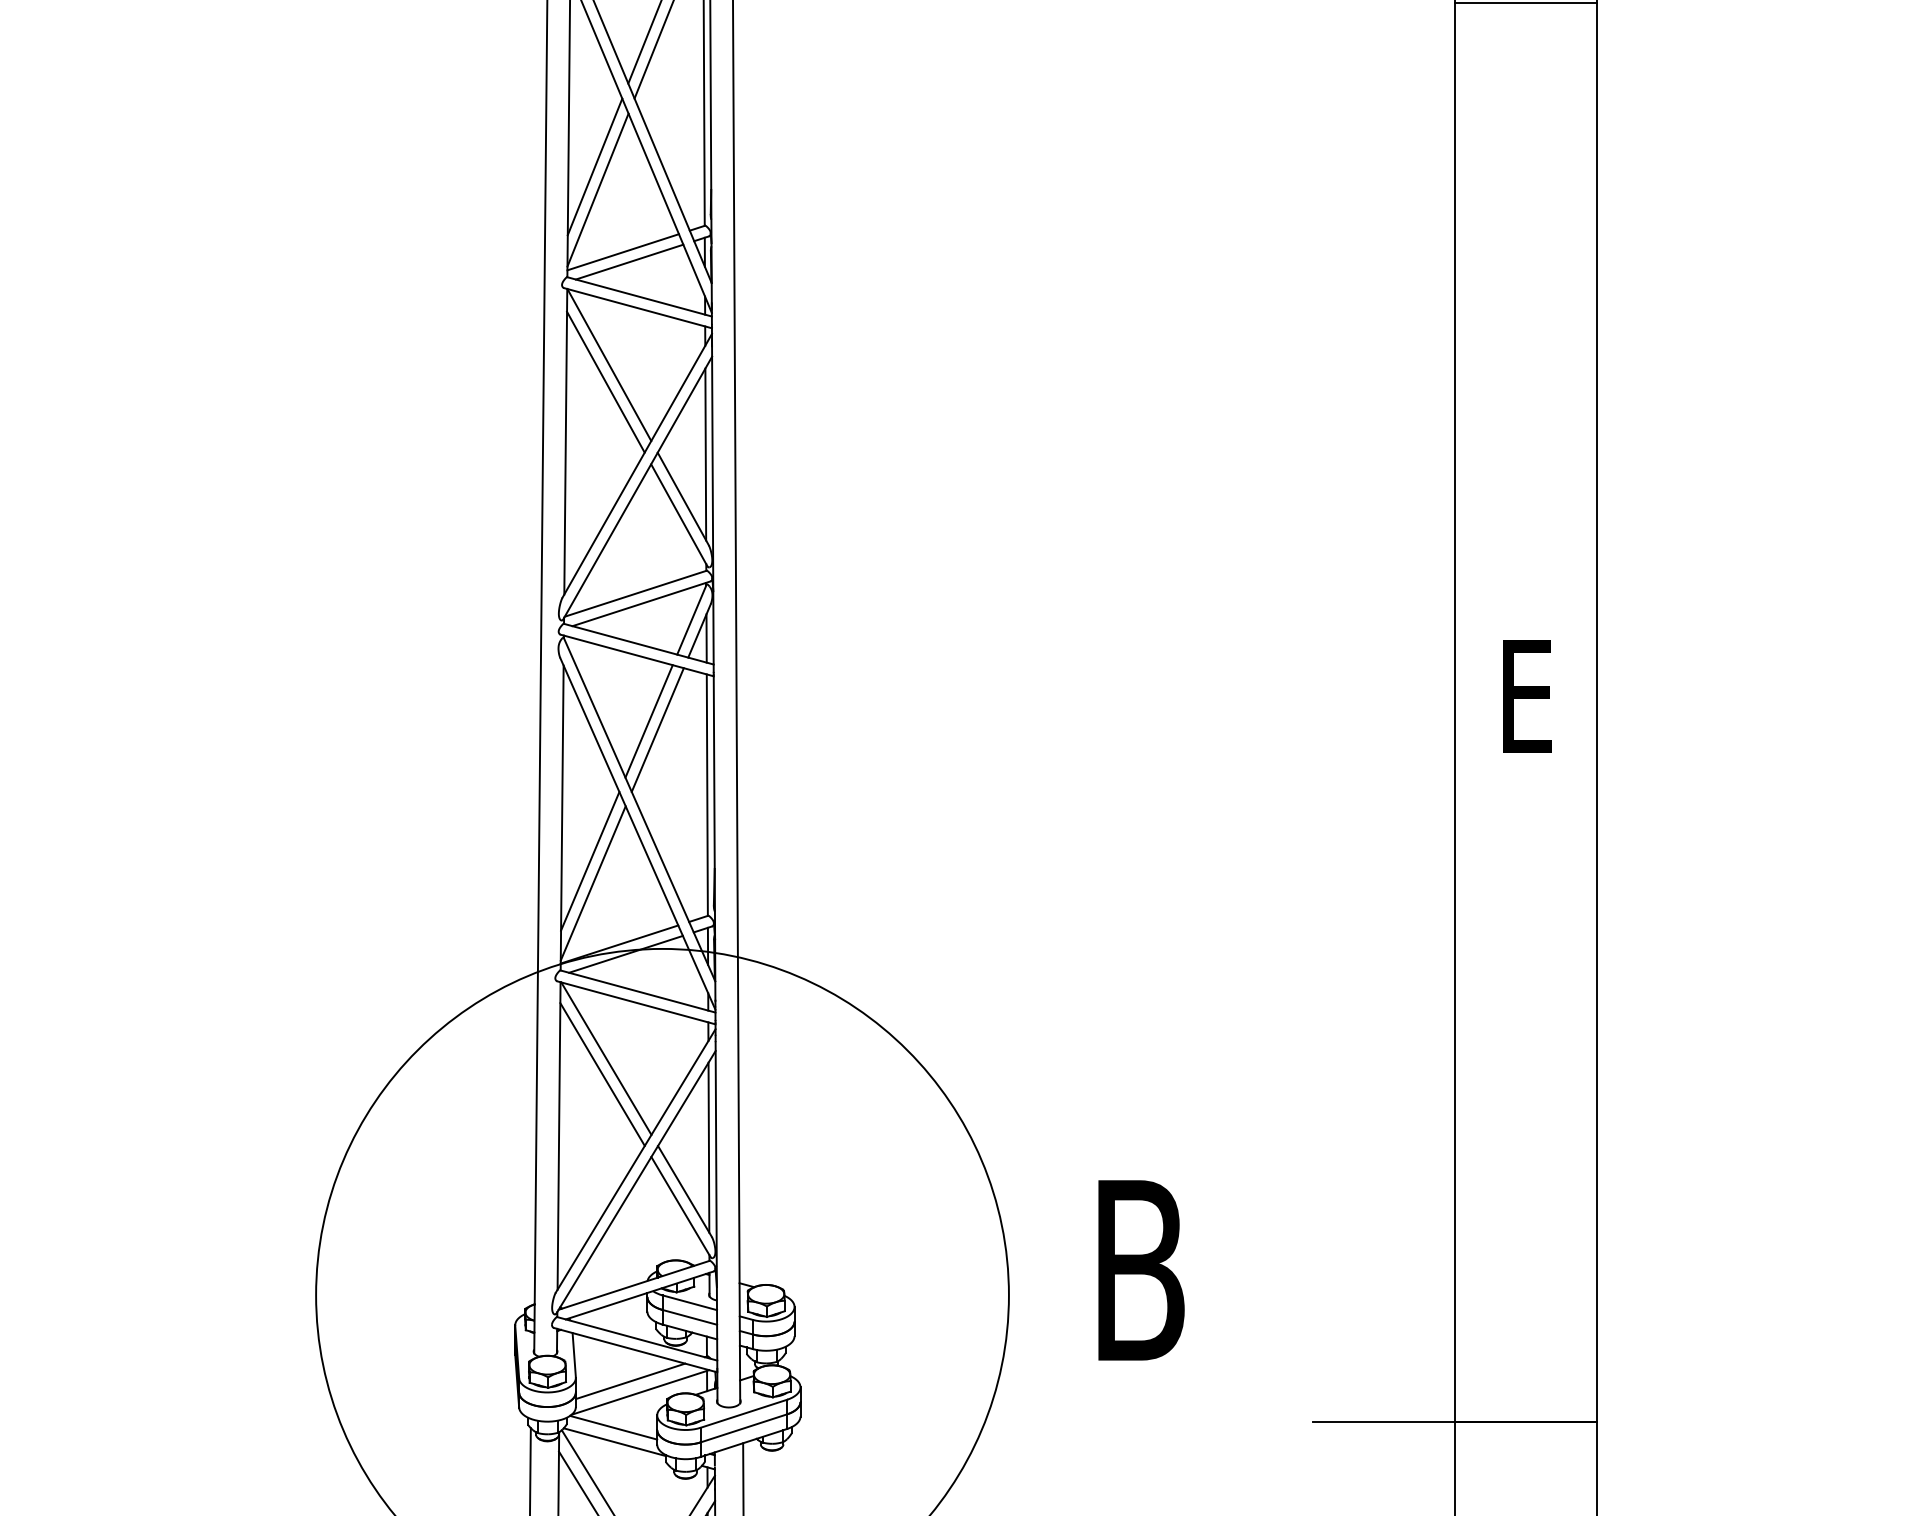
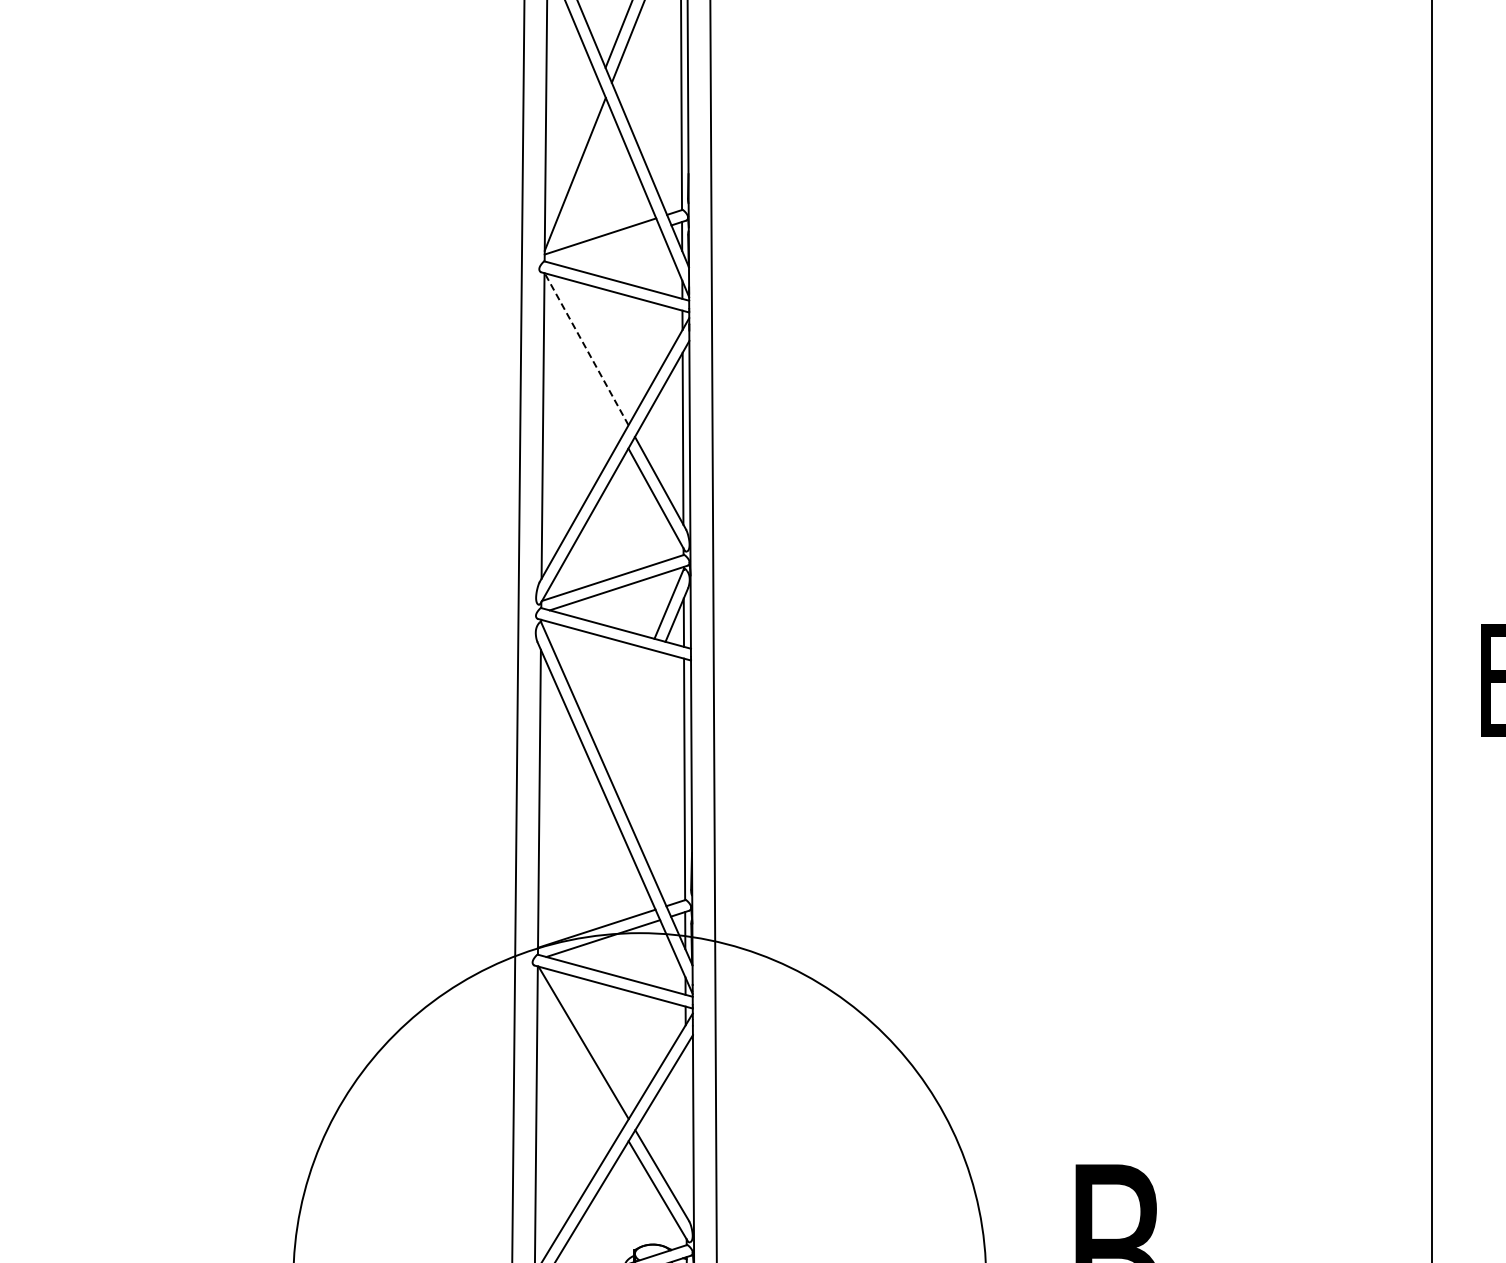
line: (594, 166) -> (571, 150), removed
line: (629, 261) -> (606, 245), removed
line: (609, 365) -> (586, 349), solid -> dashed
line: (605, 381) -> (582, 365), removed
line: (648, 721) -> (625, 705), removed
line: (657, 729) -> (634, 713), removed
line: (590, 861) -> (567, 845), removed
line: (592, 883) -> (569, 867), removed
line: (602, 1074) -> (579, 1058), removed
line: (708, 1147) -> (685, 1131), removed

